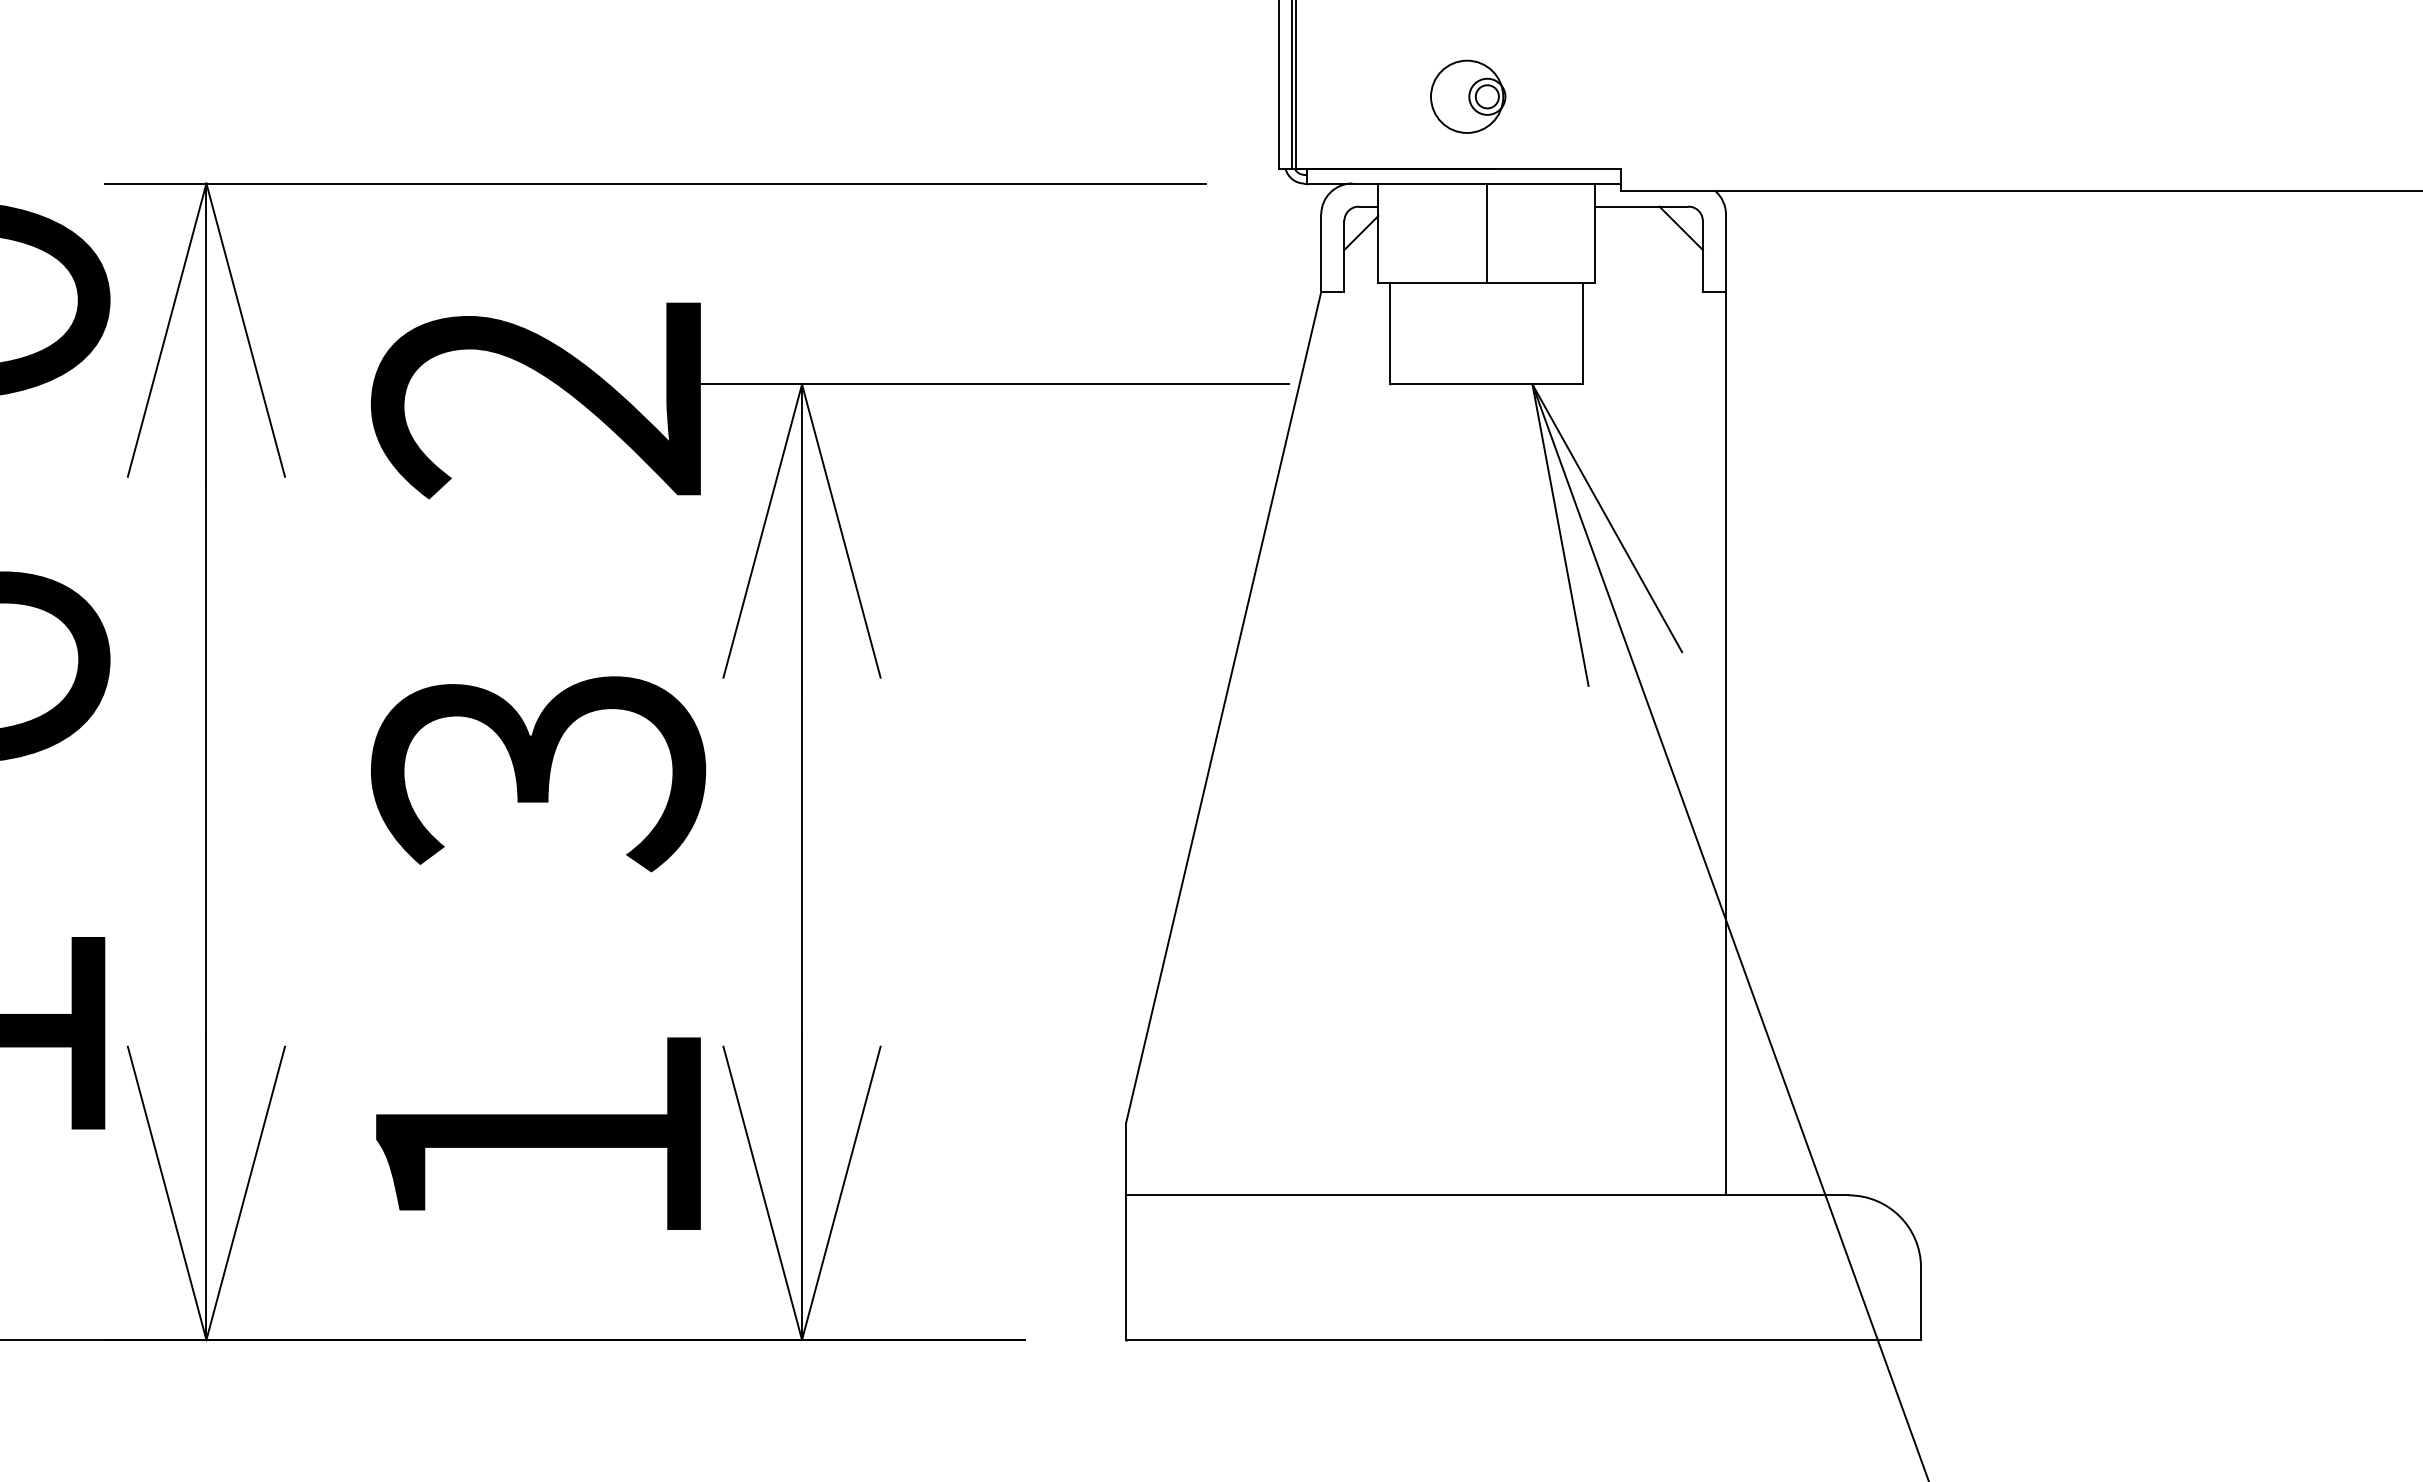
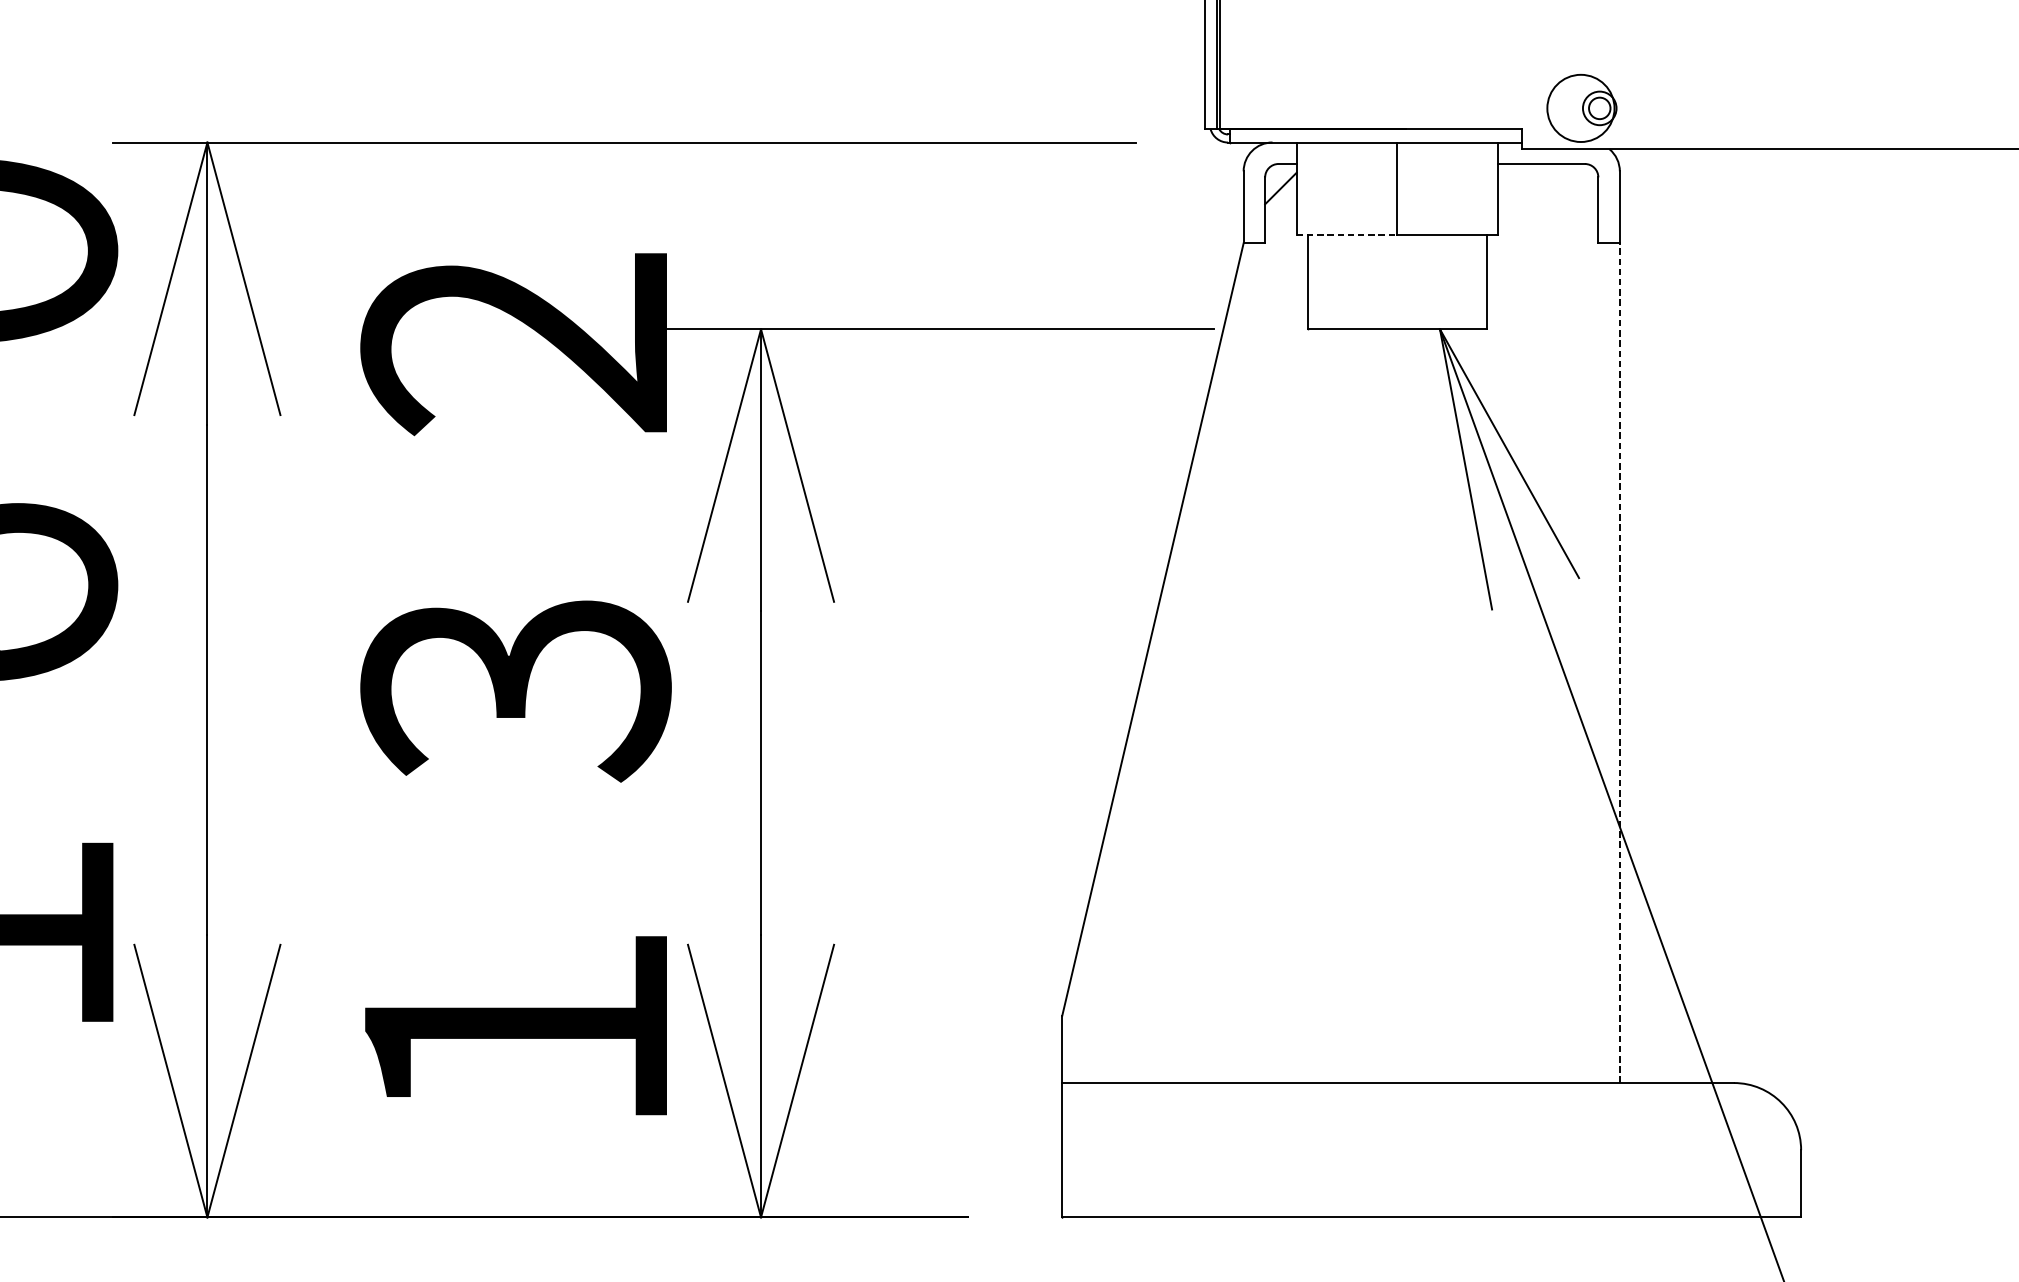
part: (1468, 96) -> (1582, 108), moved
line: (1680, 227) -> (1577, 183), removed
line: (1432, 283) -> (1347, 235), solid -> dashed
line: (1726, 743) -> (1620, 663), solid -> dashed

